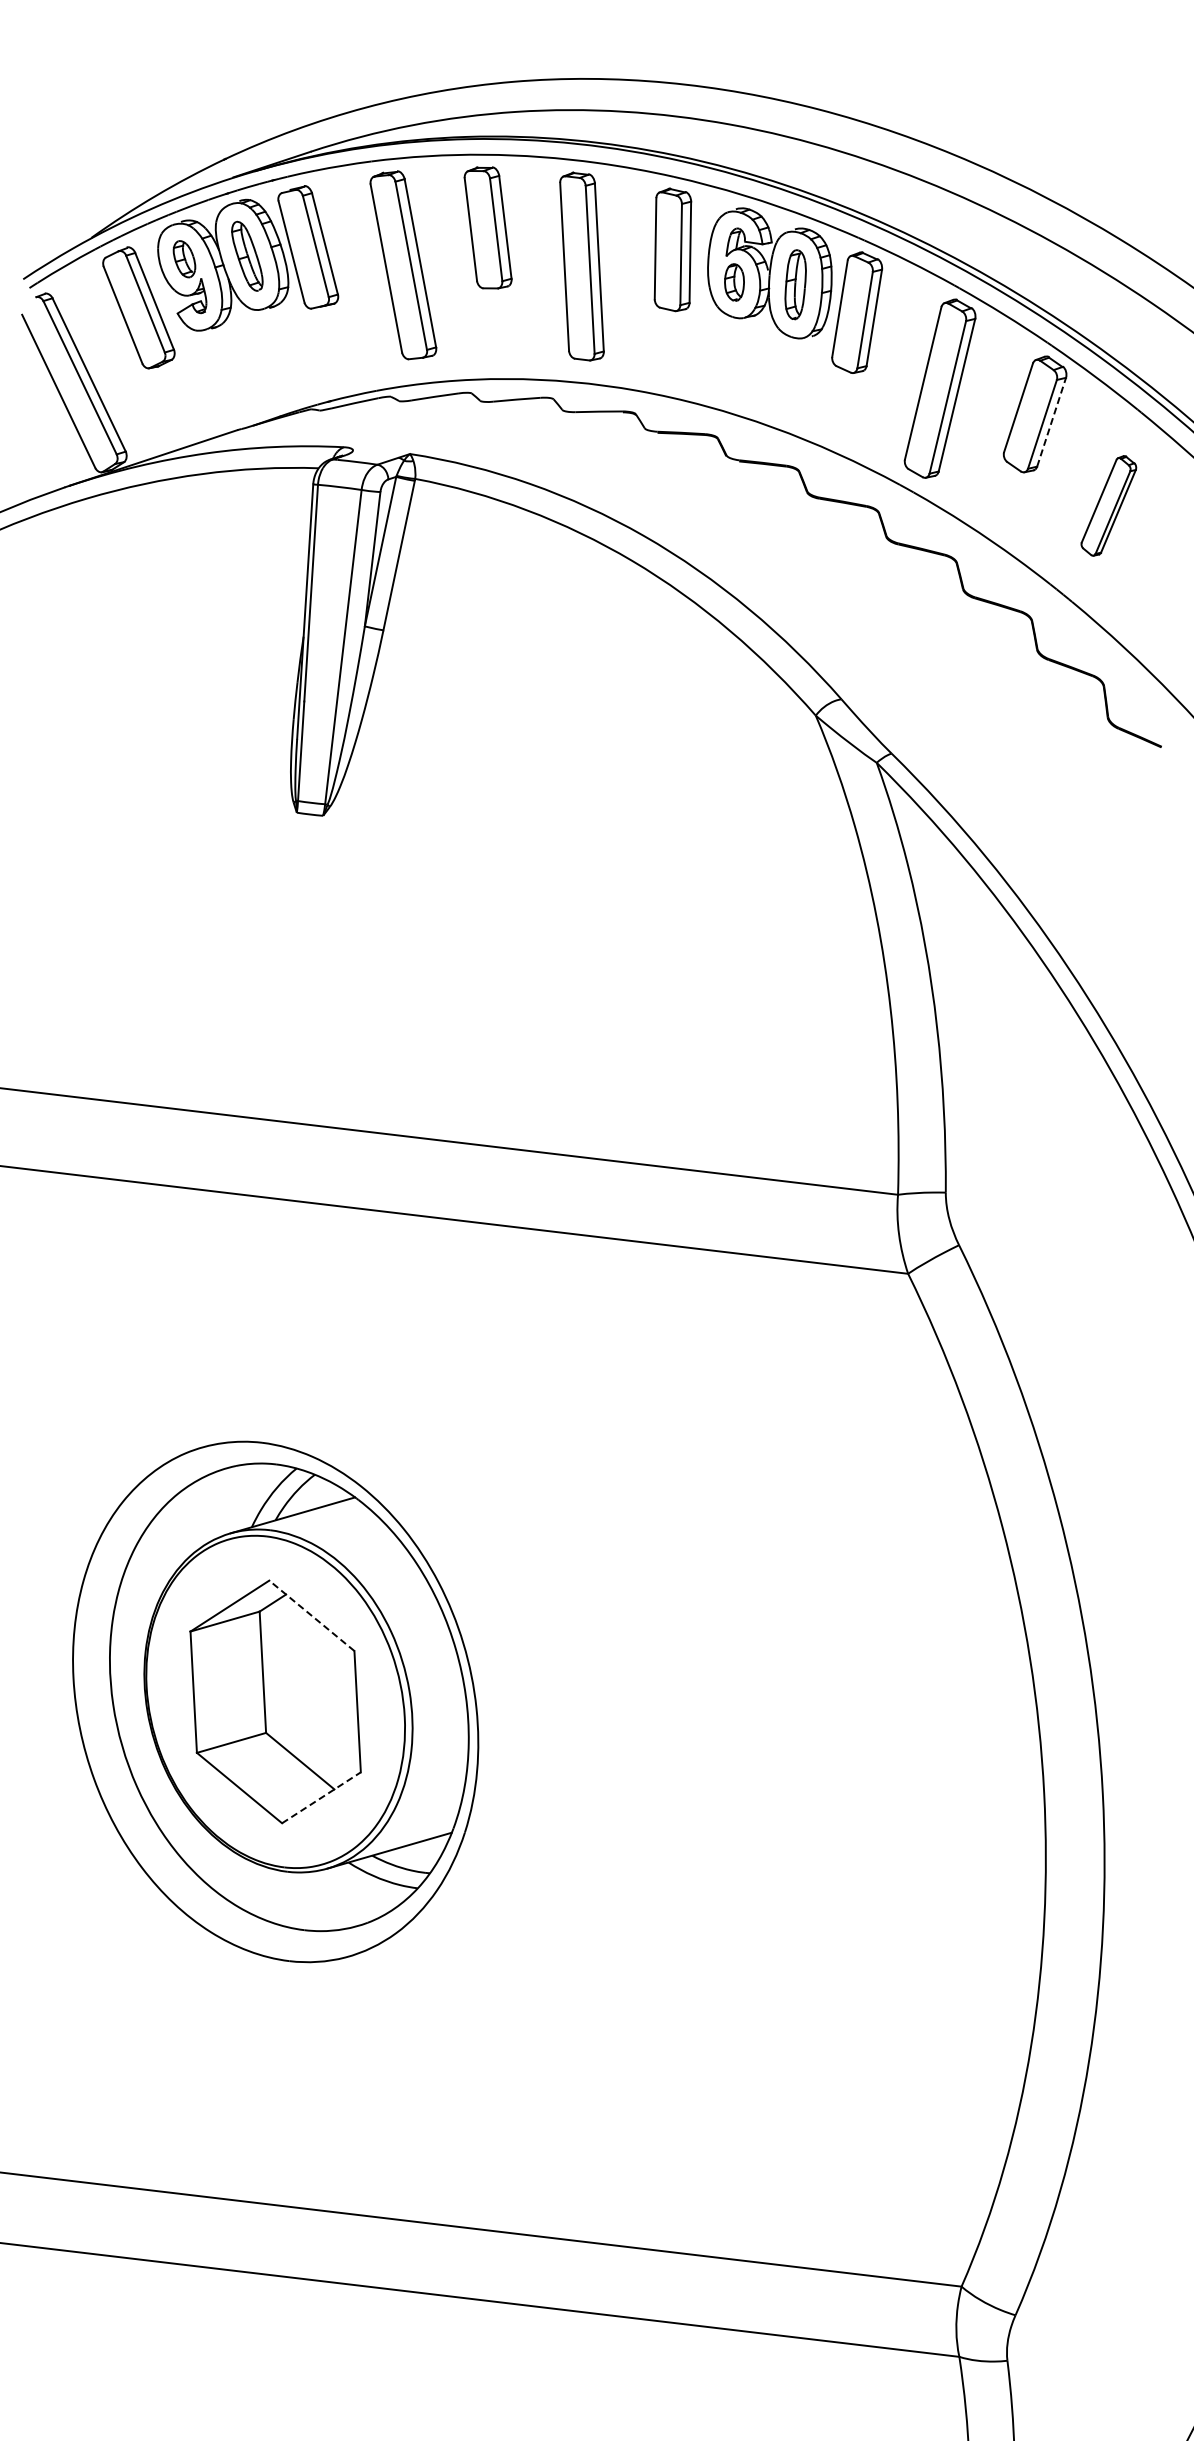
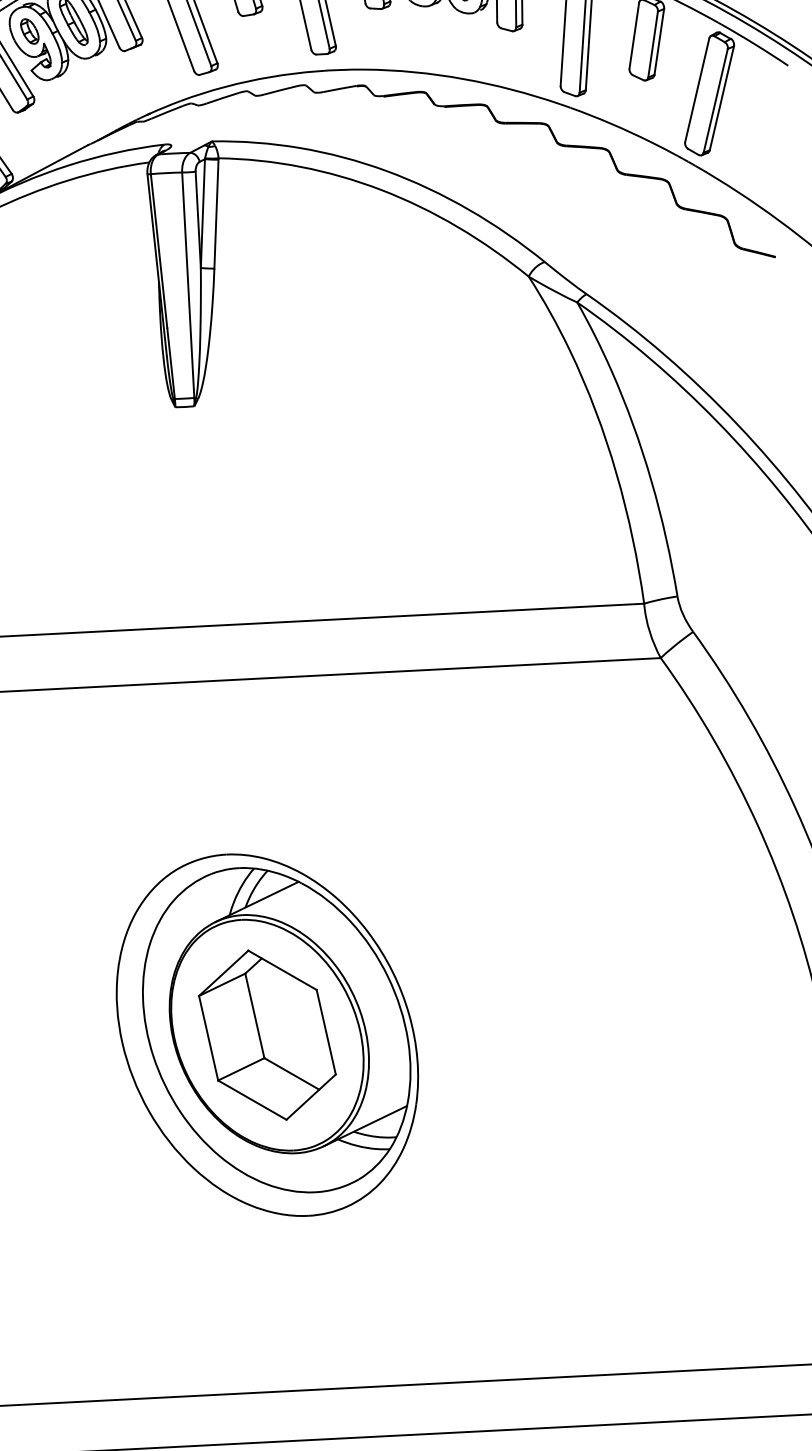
line: (1051, 422) -> (659, 42), dashed -> solid
part: (1108, 505) -> (709, 93), size x1.67
line: (311, 1615) -> (282, 970), dashed -> solid
line: (321, 1797) -> (311, 1096), dashed -> solid

